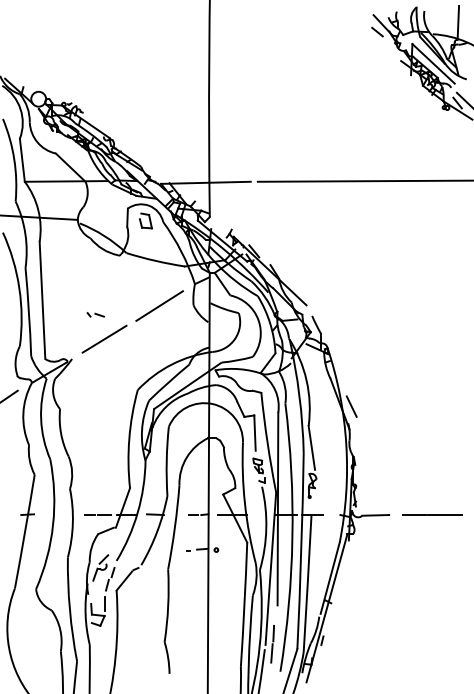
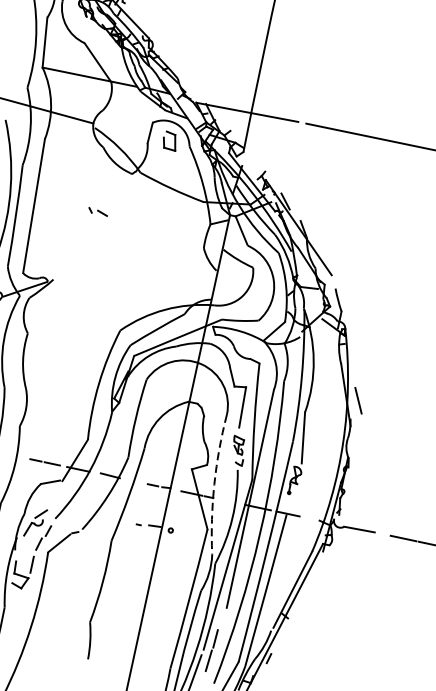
line: (159, 305) -> (165, 240), removed
part: (95, 314) -> (97, 211), moved
line: (104, 338) -> (95, 264), removed
arc: (244, 503) -> (213, 484), solid -> dashed

